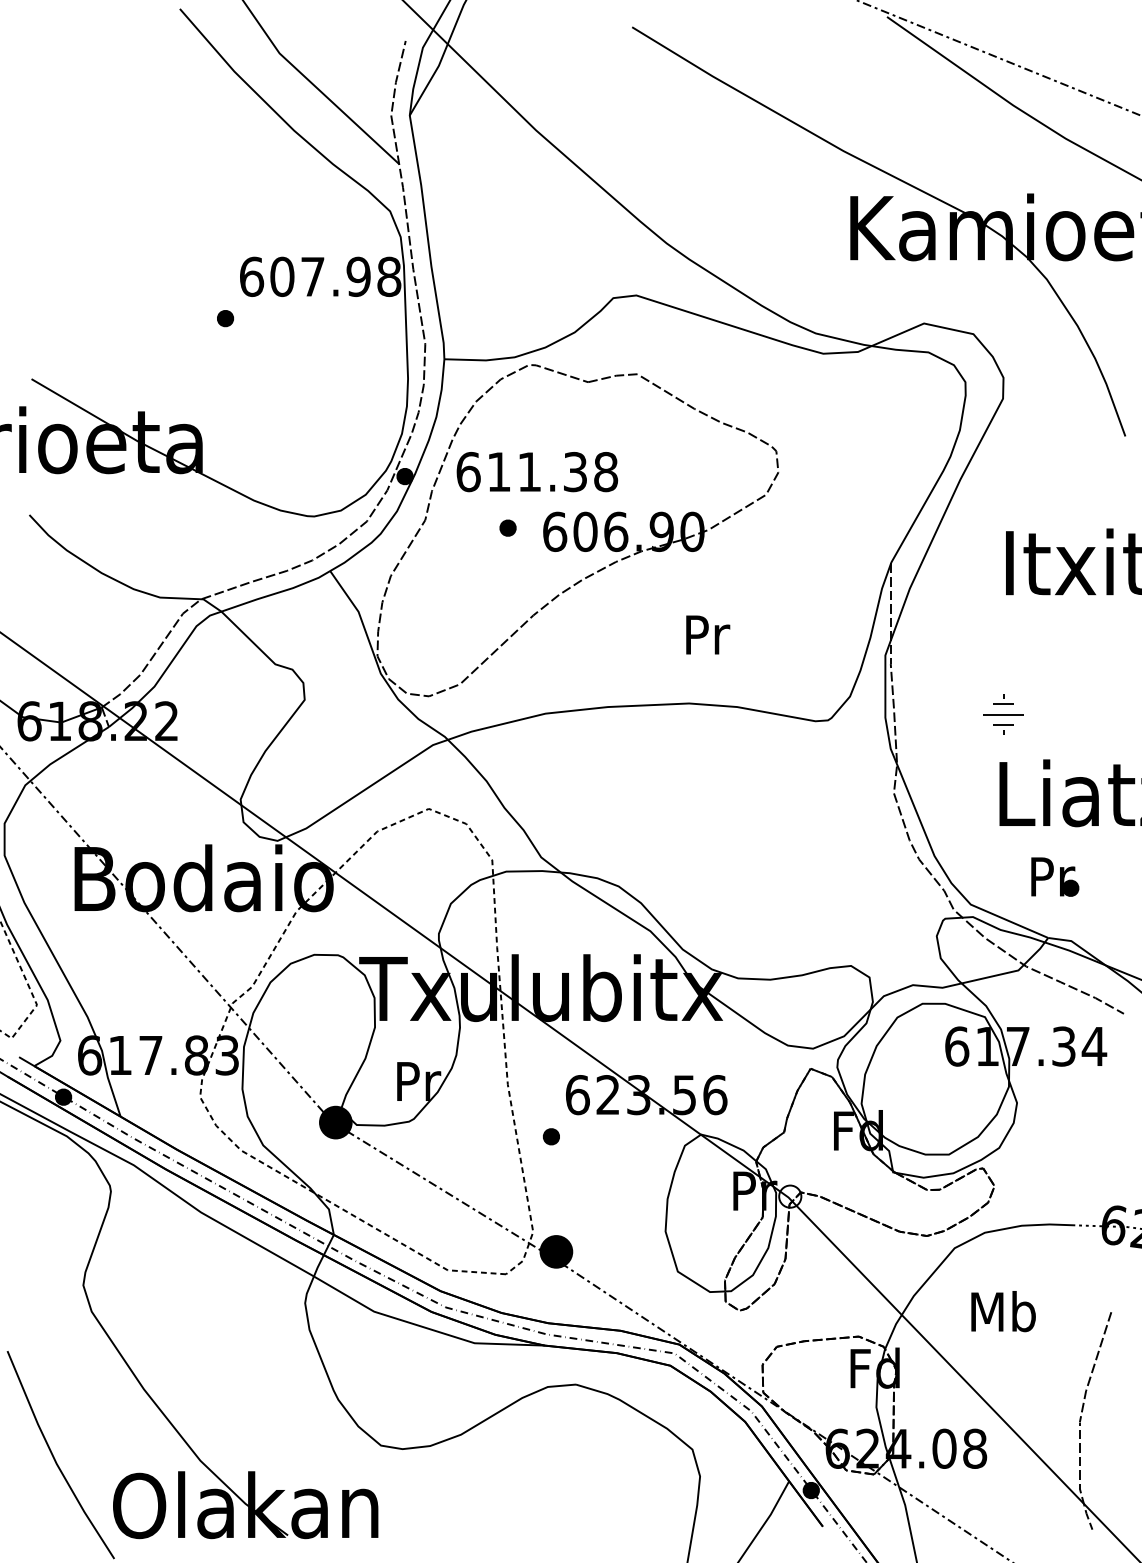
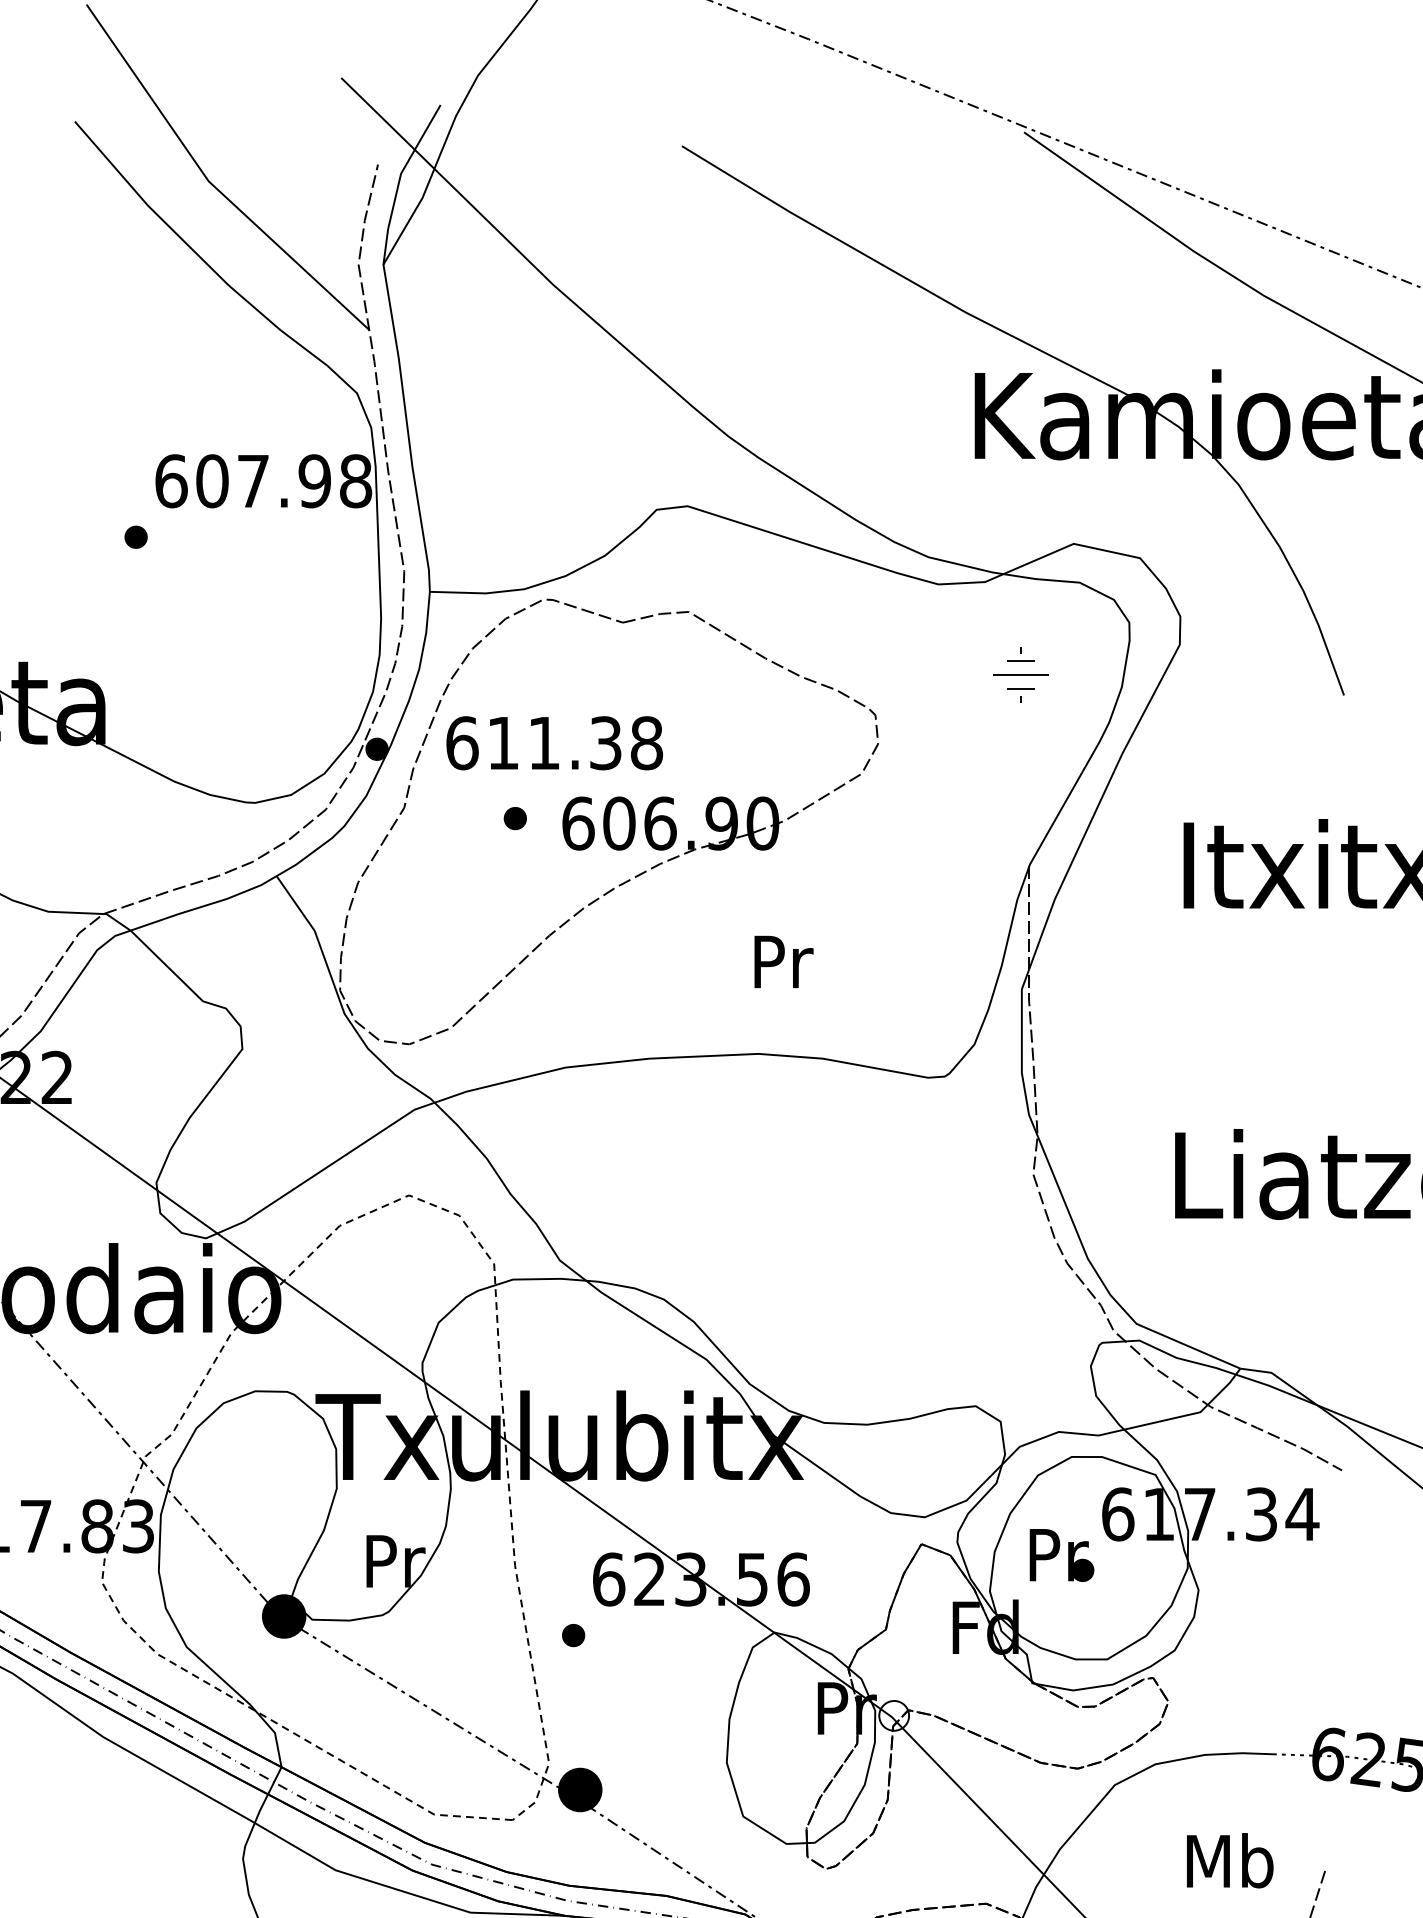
part: (1003, 714) -> (1020, 675), moved
text: (1055, 876) -> (1062, 1554), moved
text: (1003, 1311) -> (1230, 1860), moved

